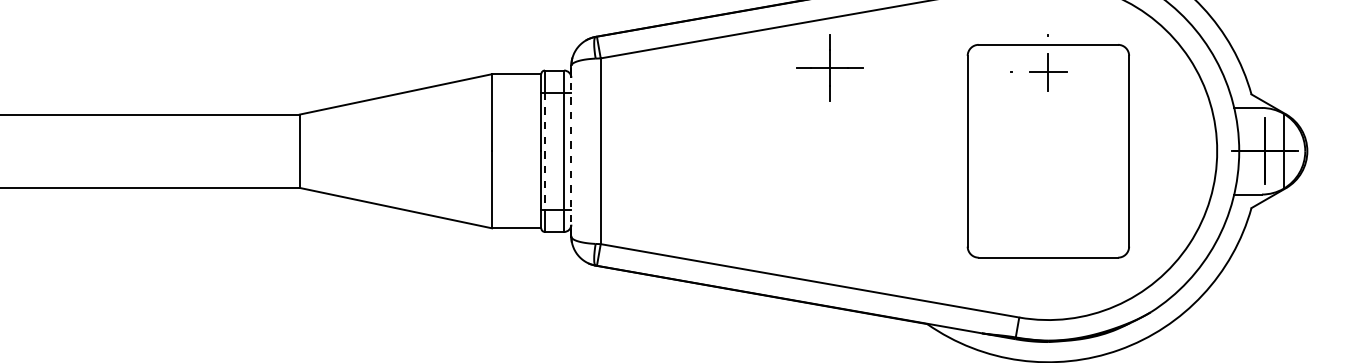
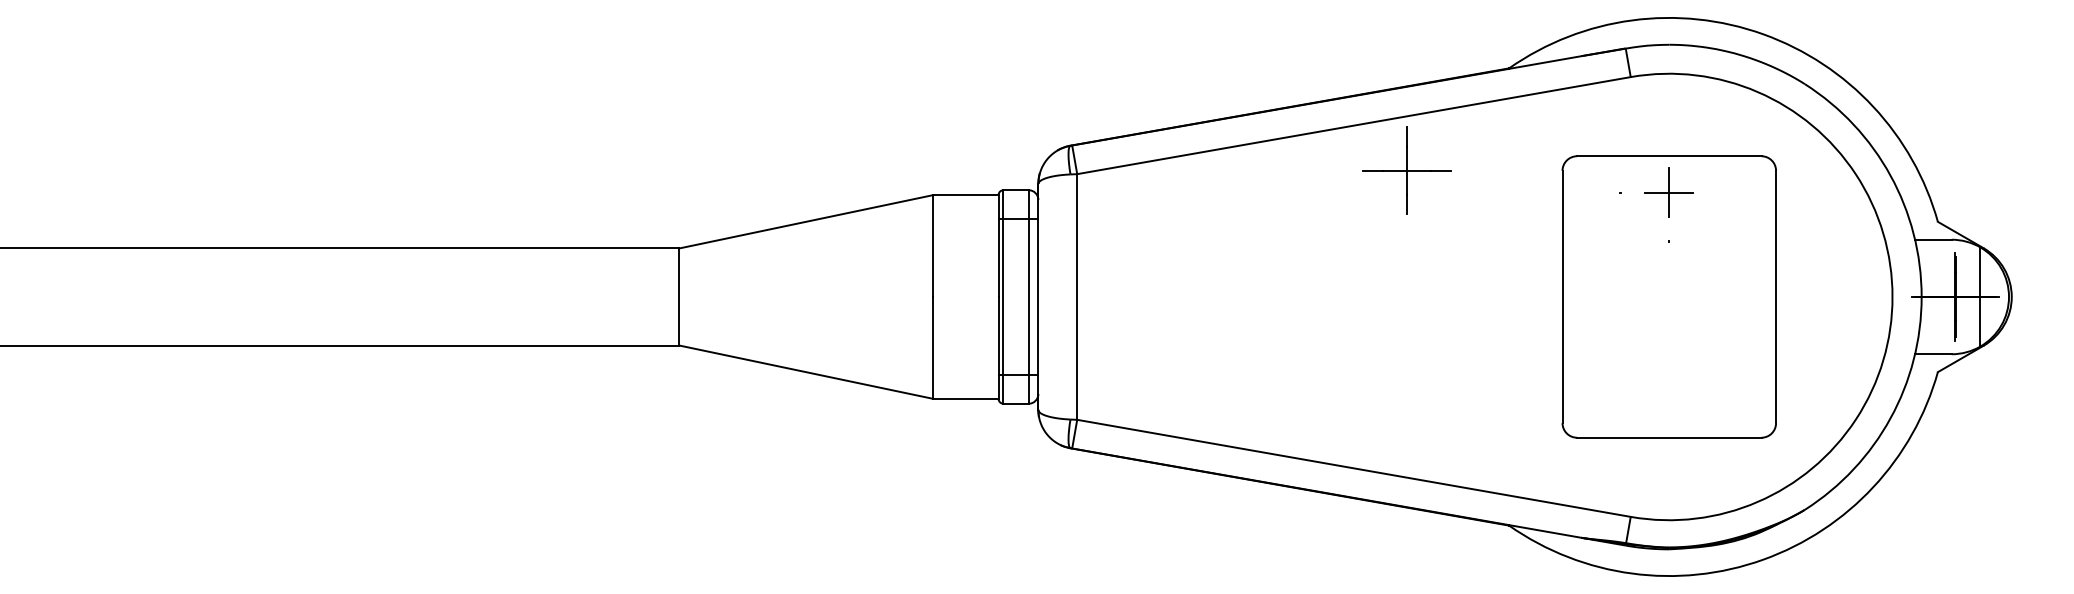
part: (829, 67) -> (1406, 170), moved
line: (545, 150) -> (1003, 296), dashed -> solid
line: (571, 151) -> (1038, 297), dashed -> solid

